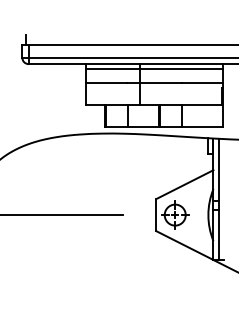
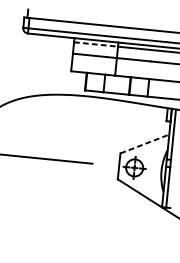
line: (113, 69) -> (96, 44), solid -> dashed
line: (185, 184) -> (145, 143), solid -> dashed

